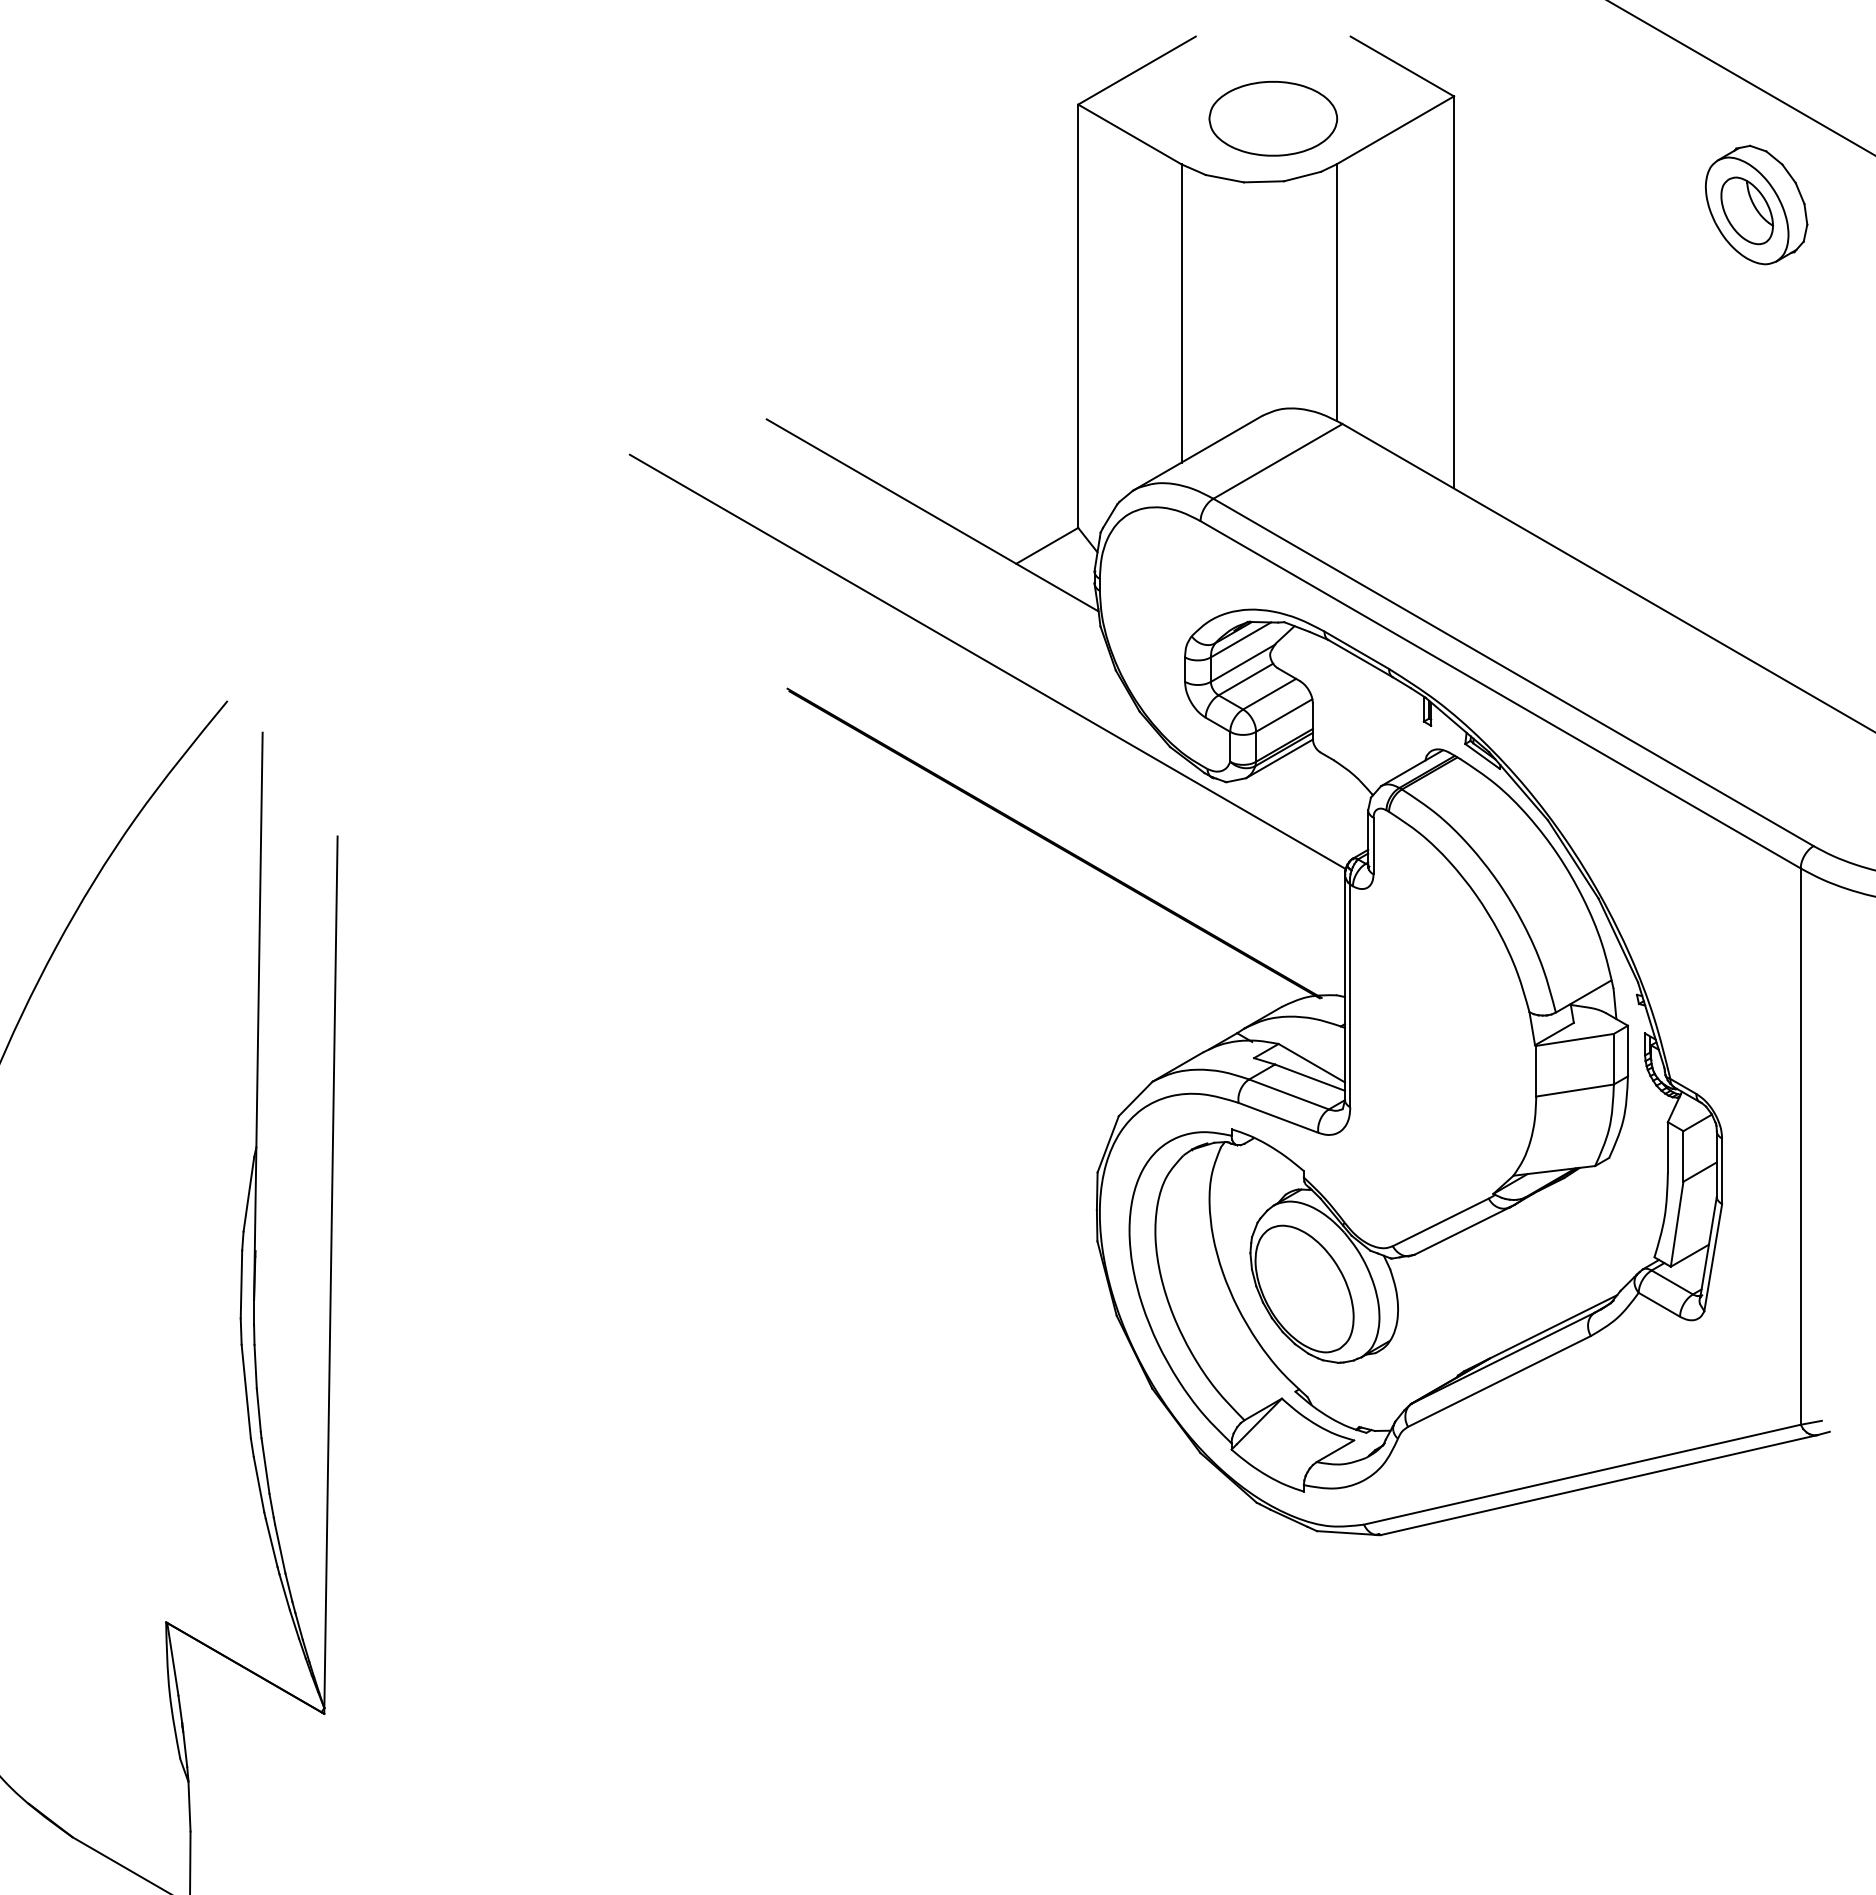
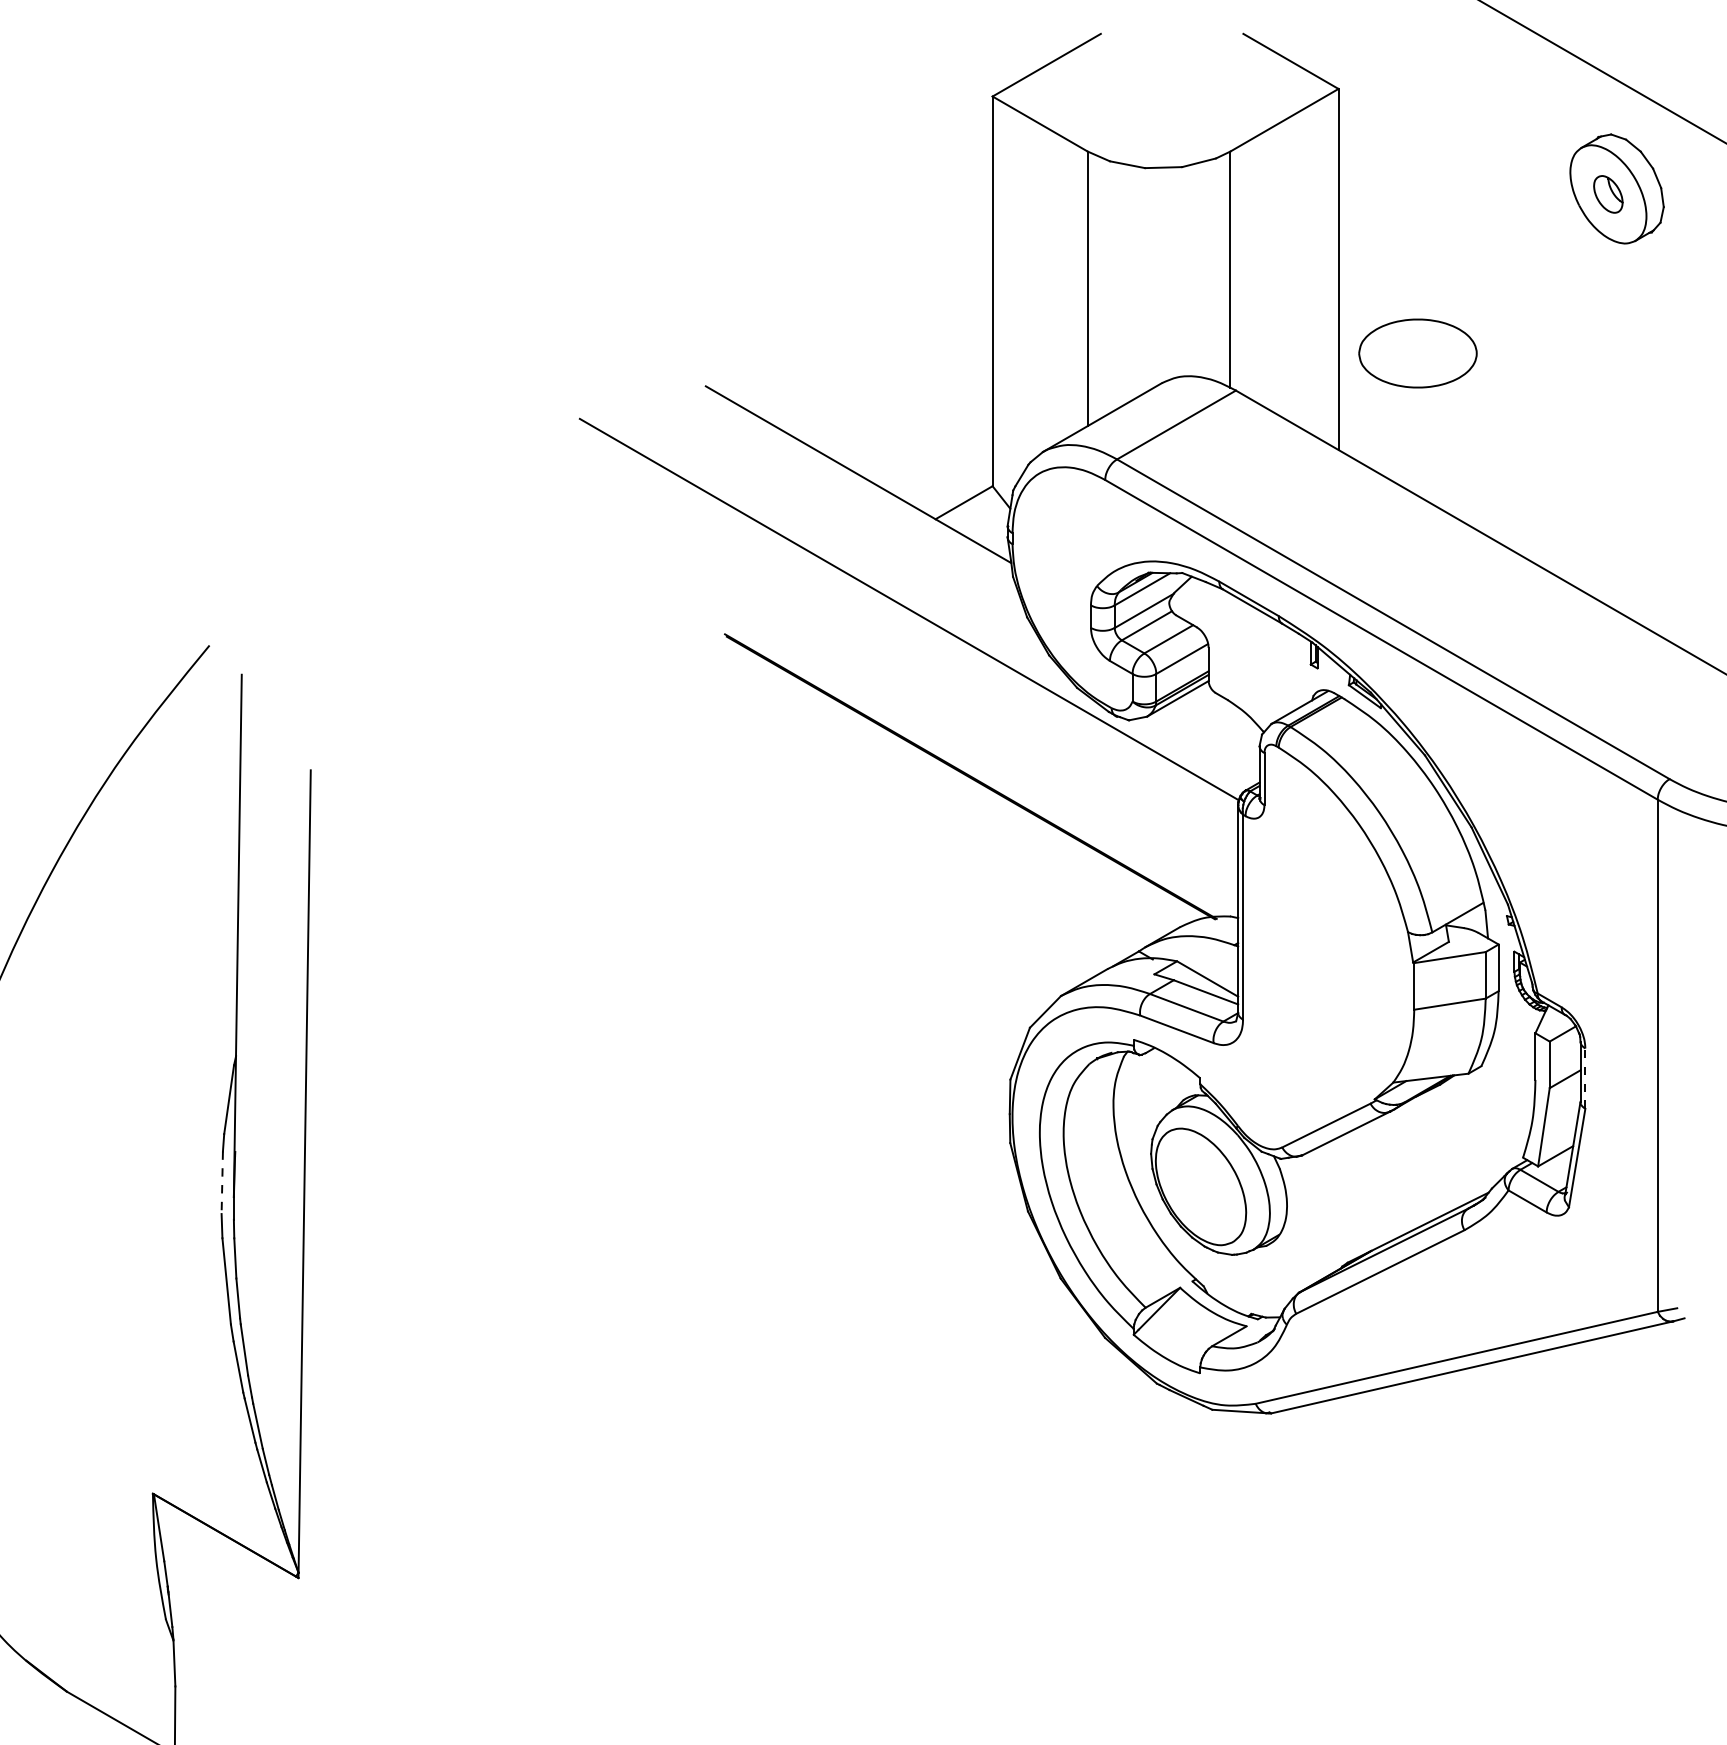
part: (1273, 118) -> (1418, 353), moved
part: (1746, 210) -> (1607, 194), size x0.6
line: (1722, 1171) -> (1585, 1078), solid -> dashed
line: (241, 1284) -> (222, 1182), solid -> dashed

